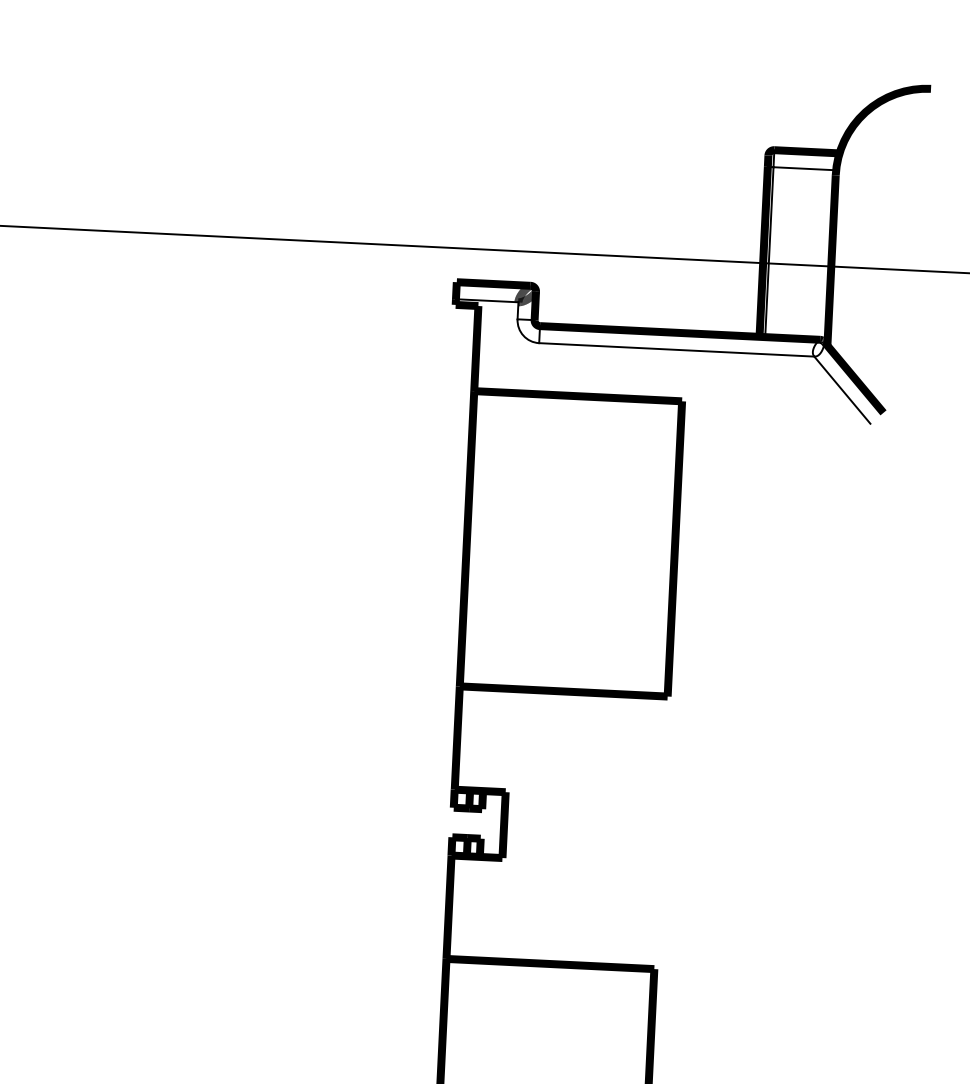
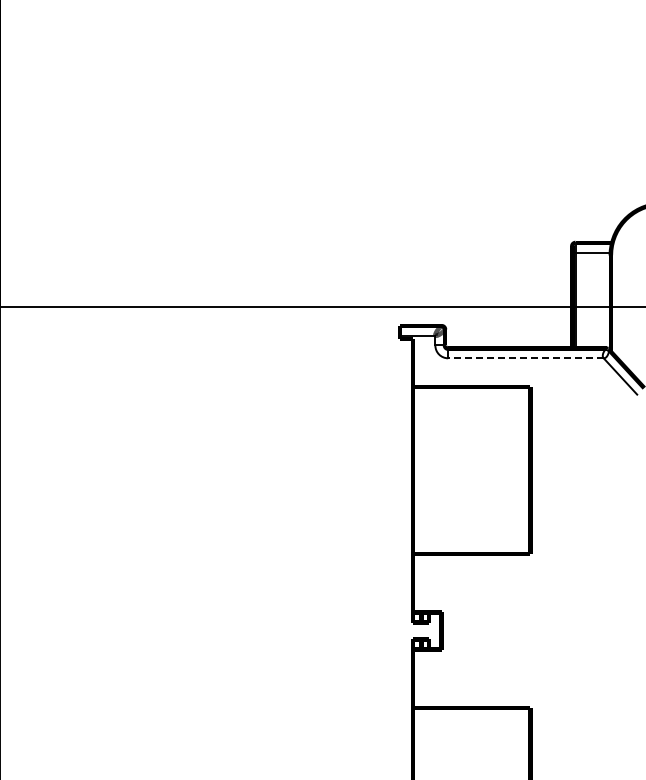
line: (675, 350) -> (525, 358), solid -> dashed

